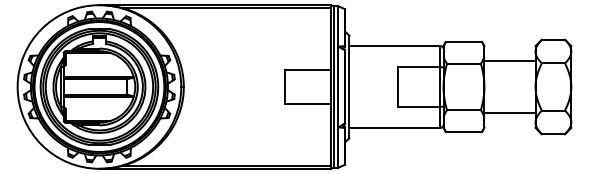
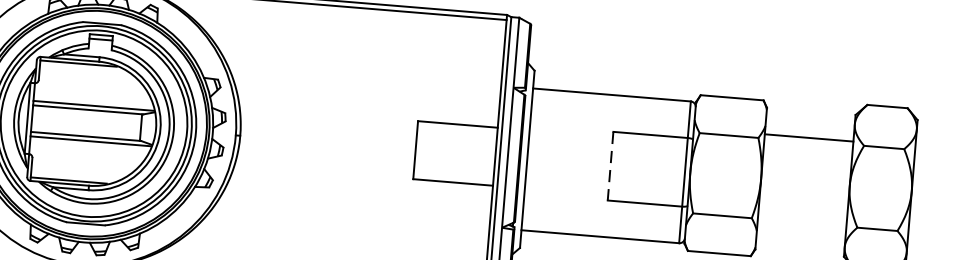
line: (397, 86) -> (610, 165), solid -> dashed
line: (509, 112) -> (801, 226), removed

